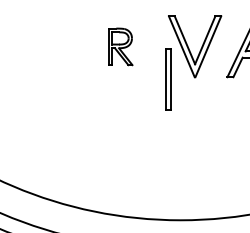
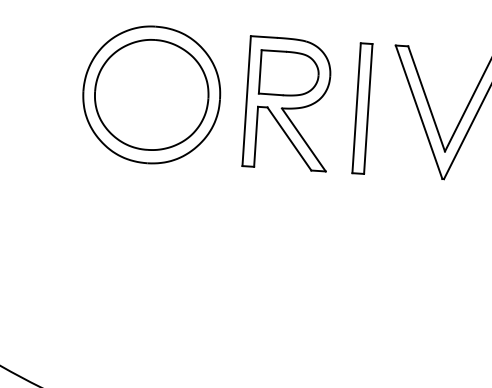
part: (56, 46) -> (151, 94), added
part: (120, 46) -> (288, 103), size x1.67
part: (168, 79) -> (362, 108), moved

